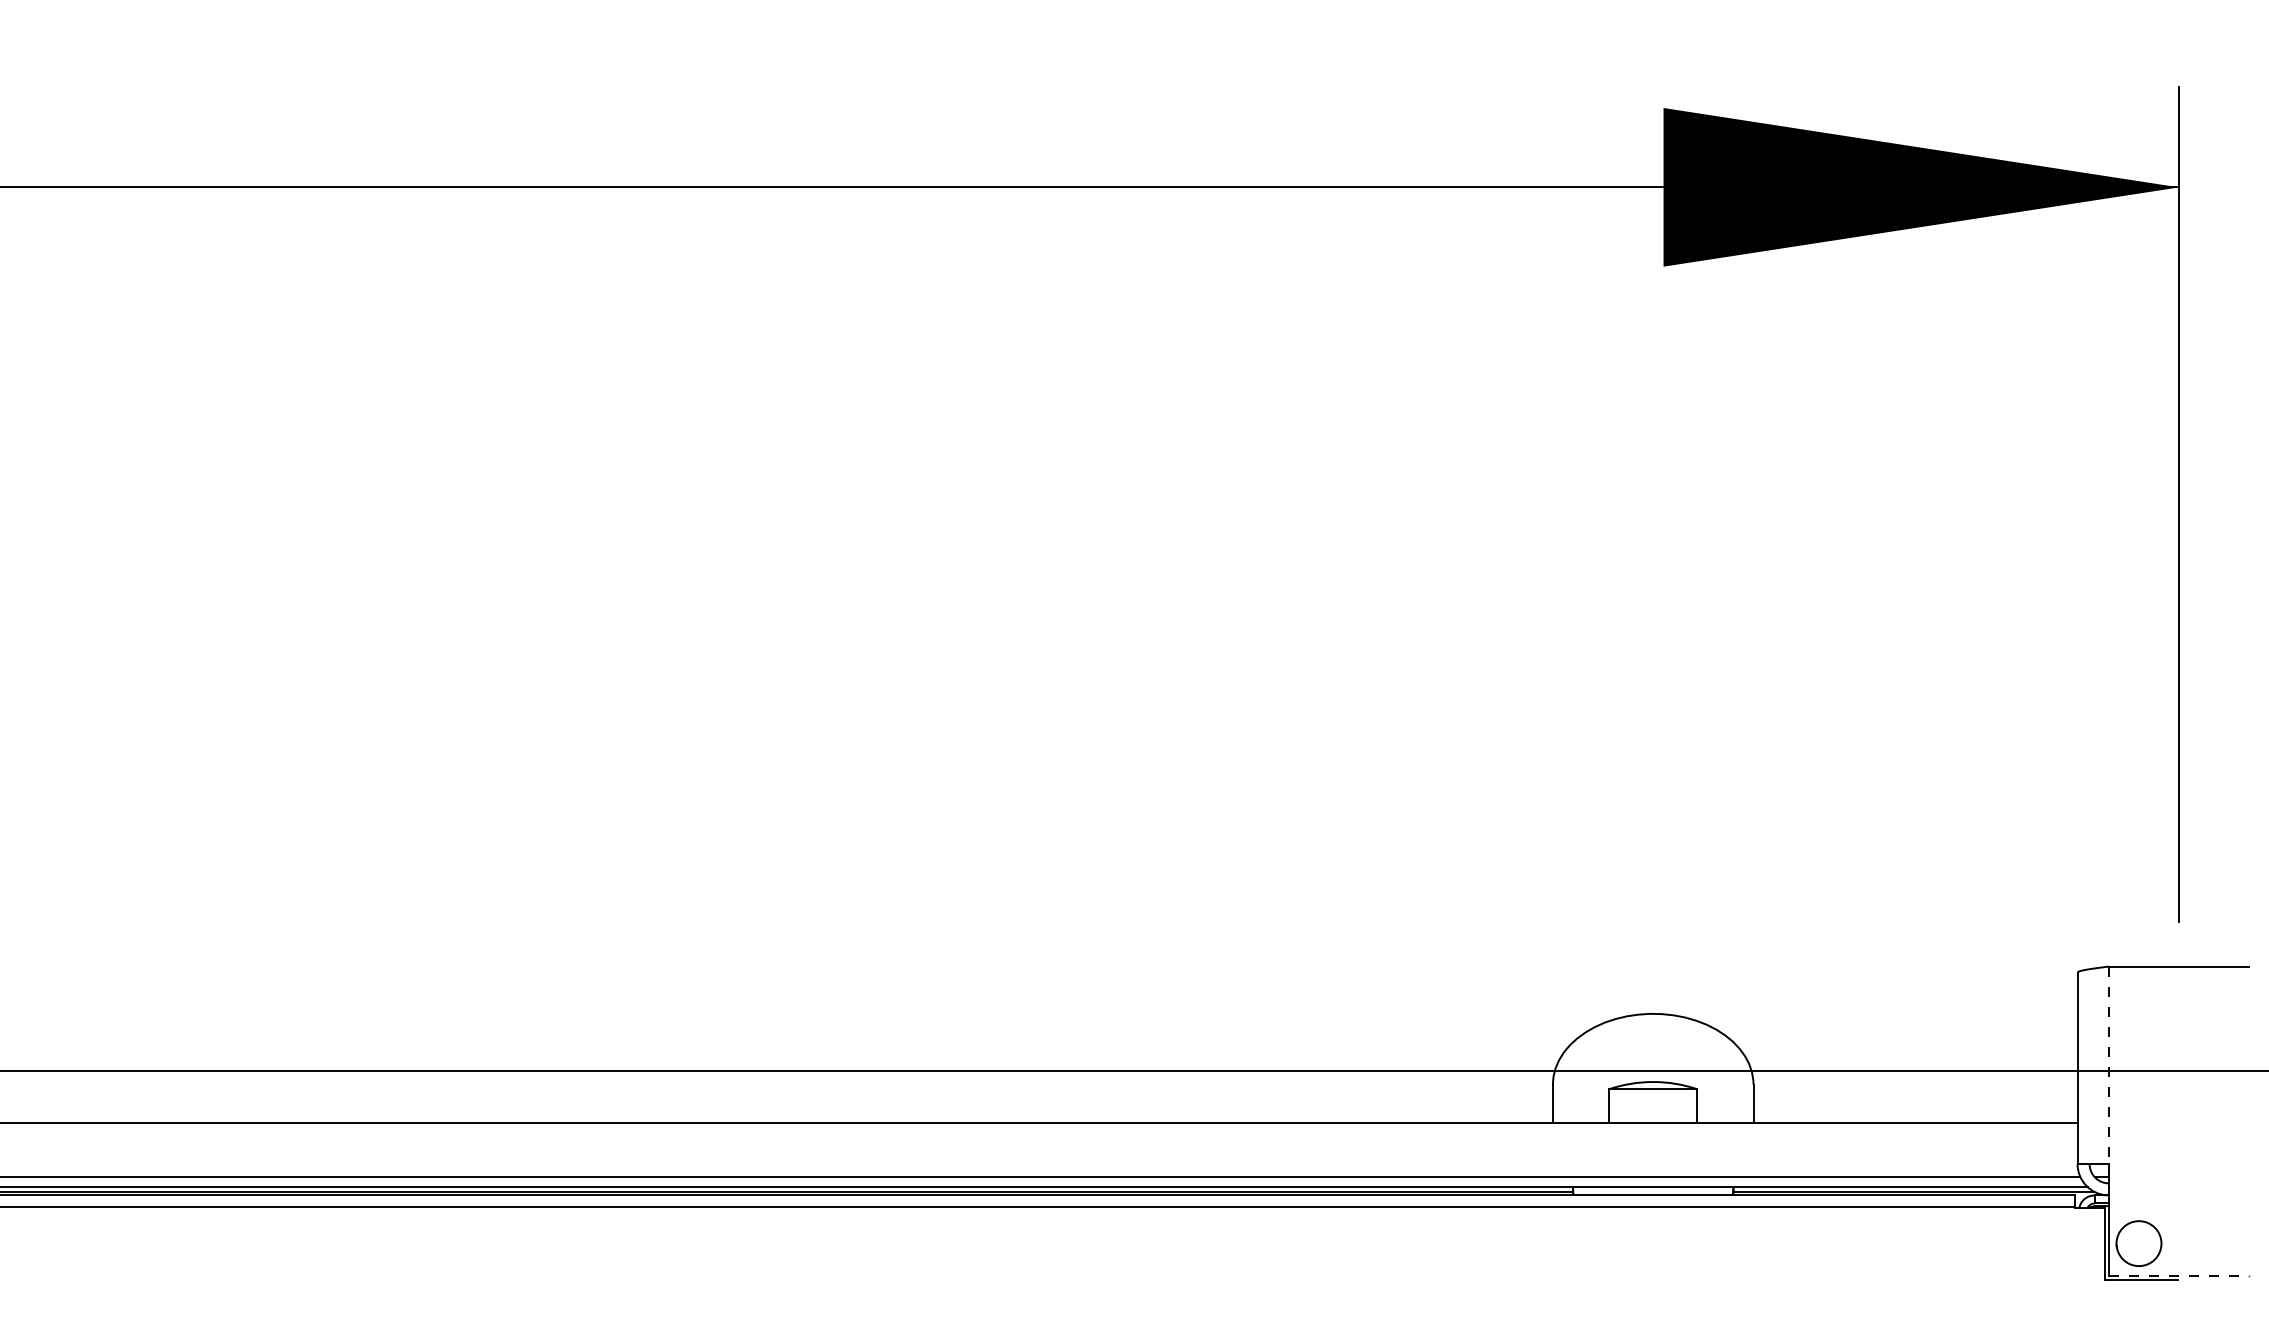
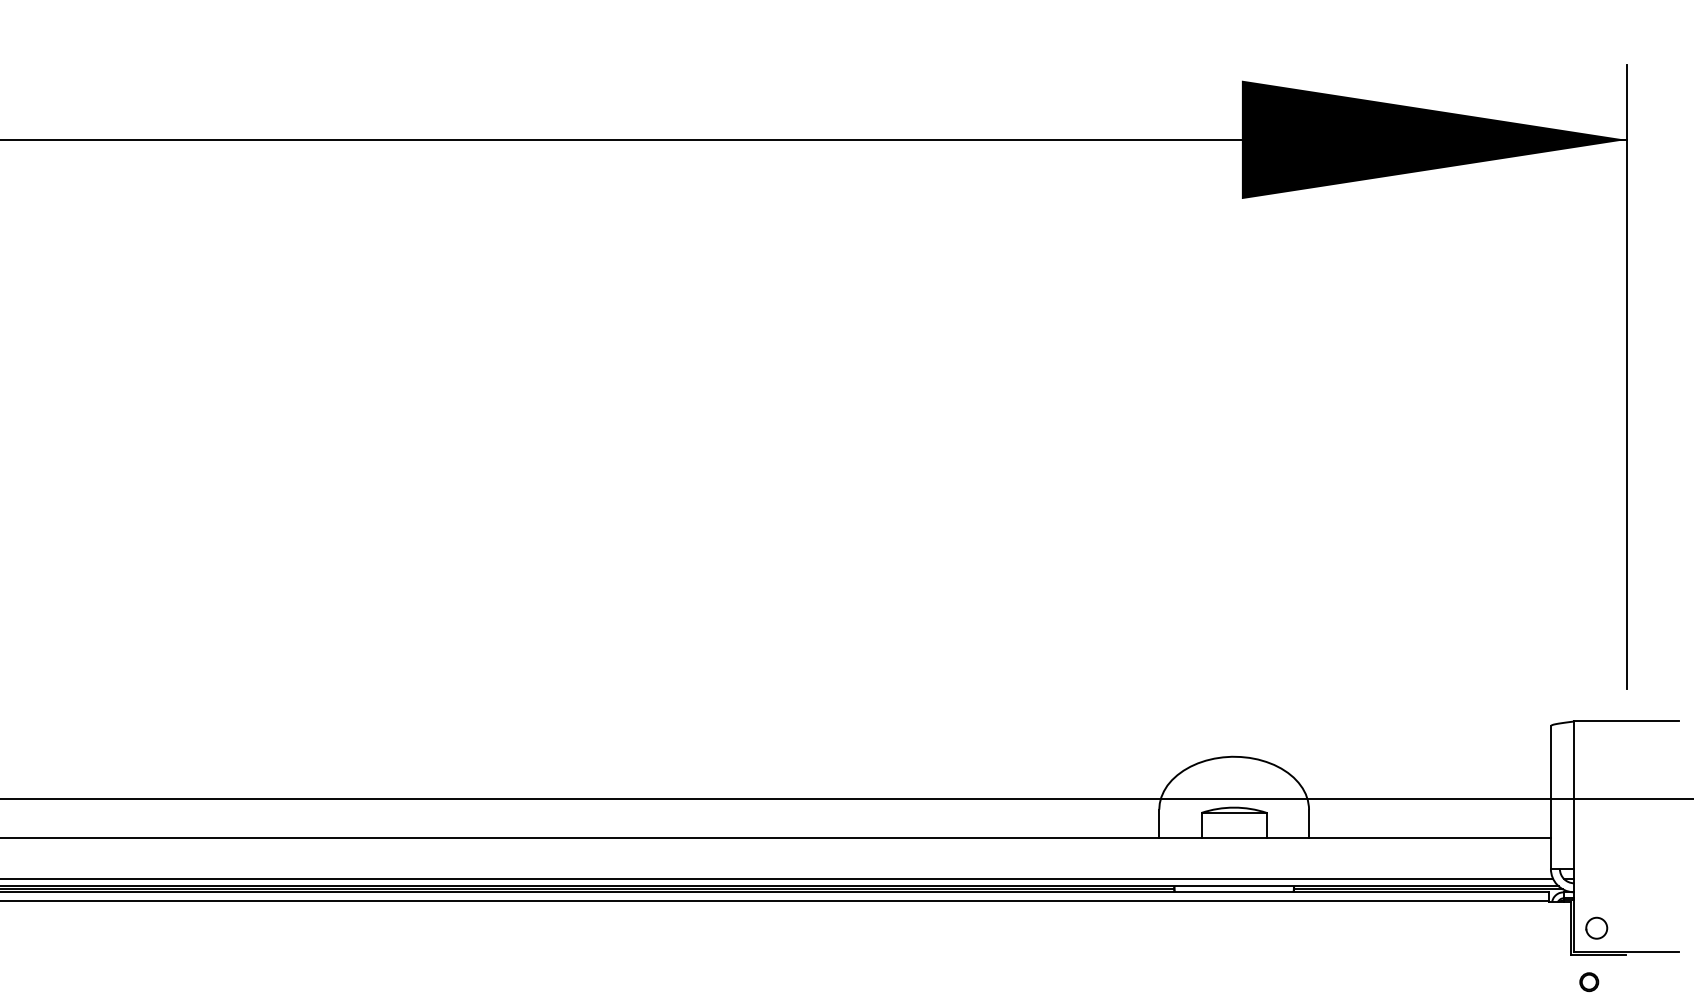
line: (2108, 1065) -> (1573, 795), dashed -> solid
circle: (2138, 1243) -> (1596, 928), size x0.62
line: (2179, 1275) -> (1626, 952), dashed -> solid
part: (2128, 1315) -> (1588, 981), added

